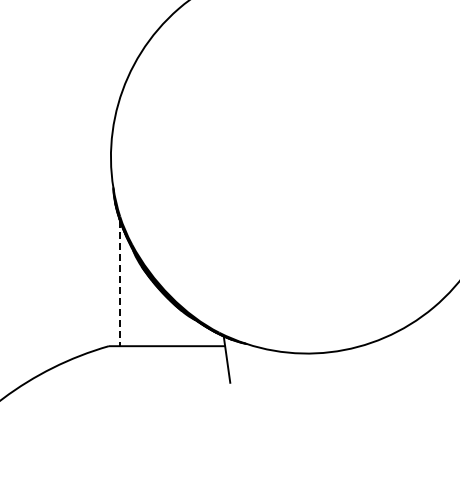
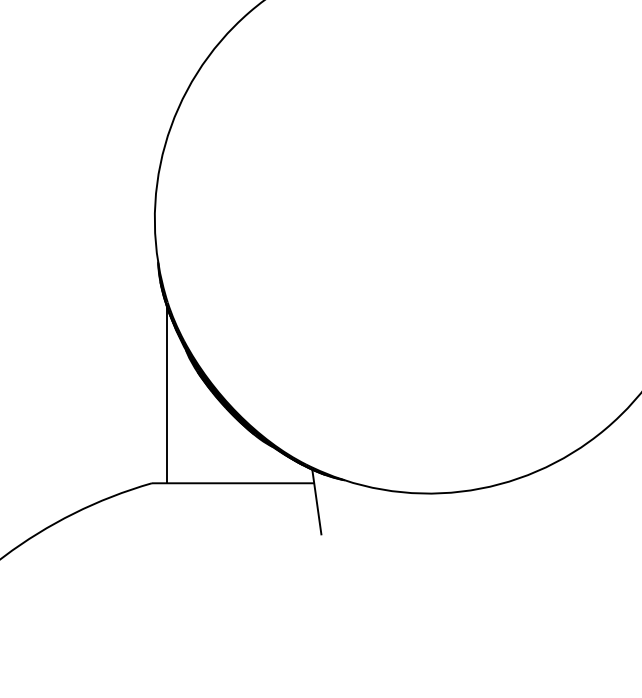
line: (120, 283) -> (168, 395), dashed -> solid

